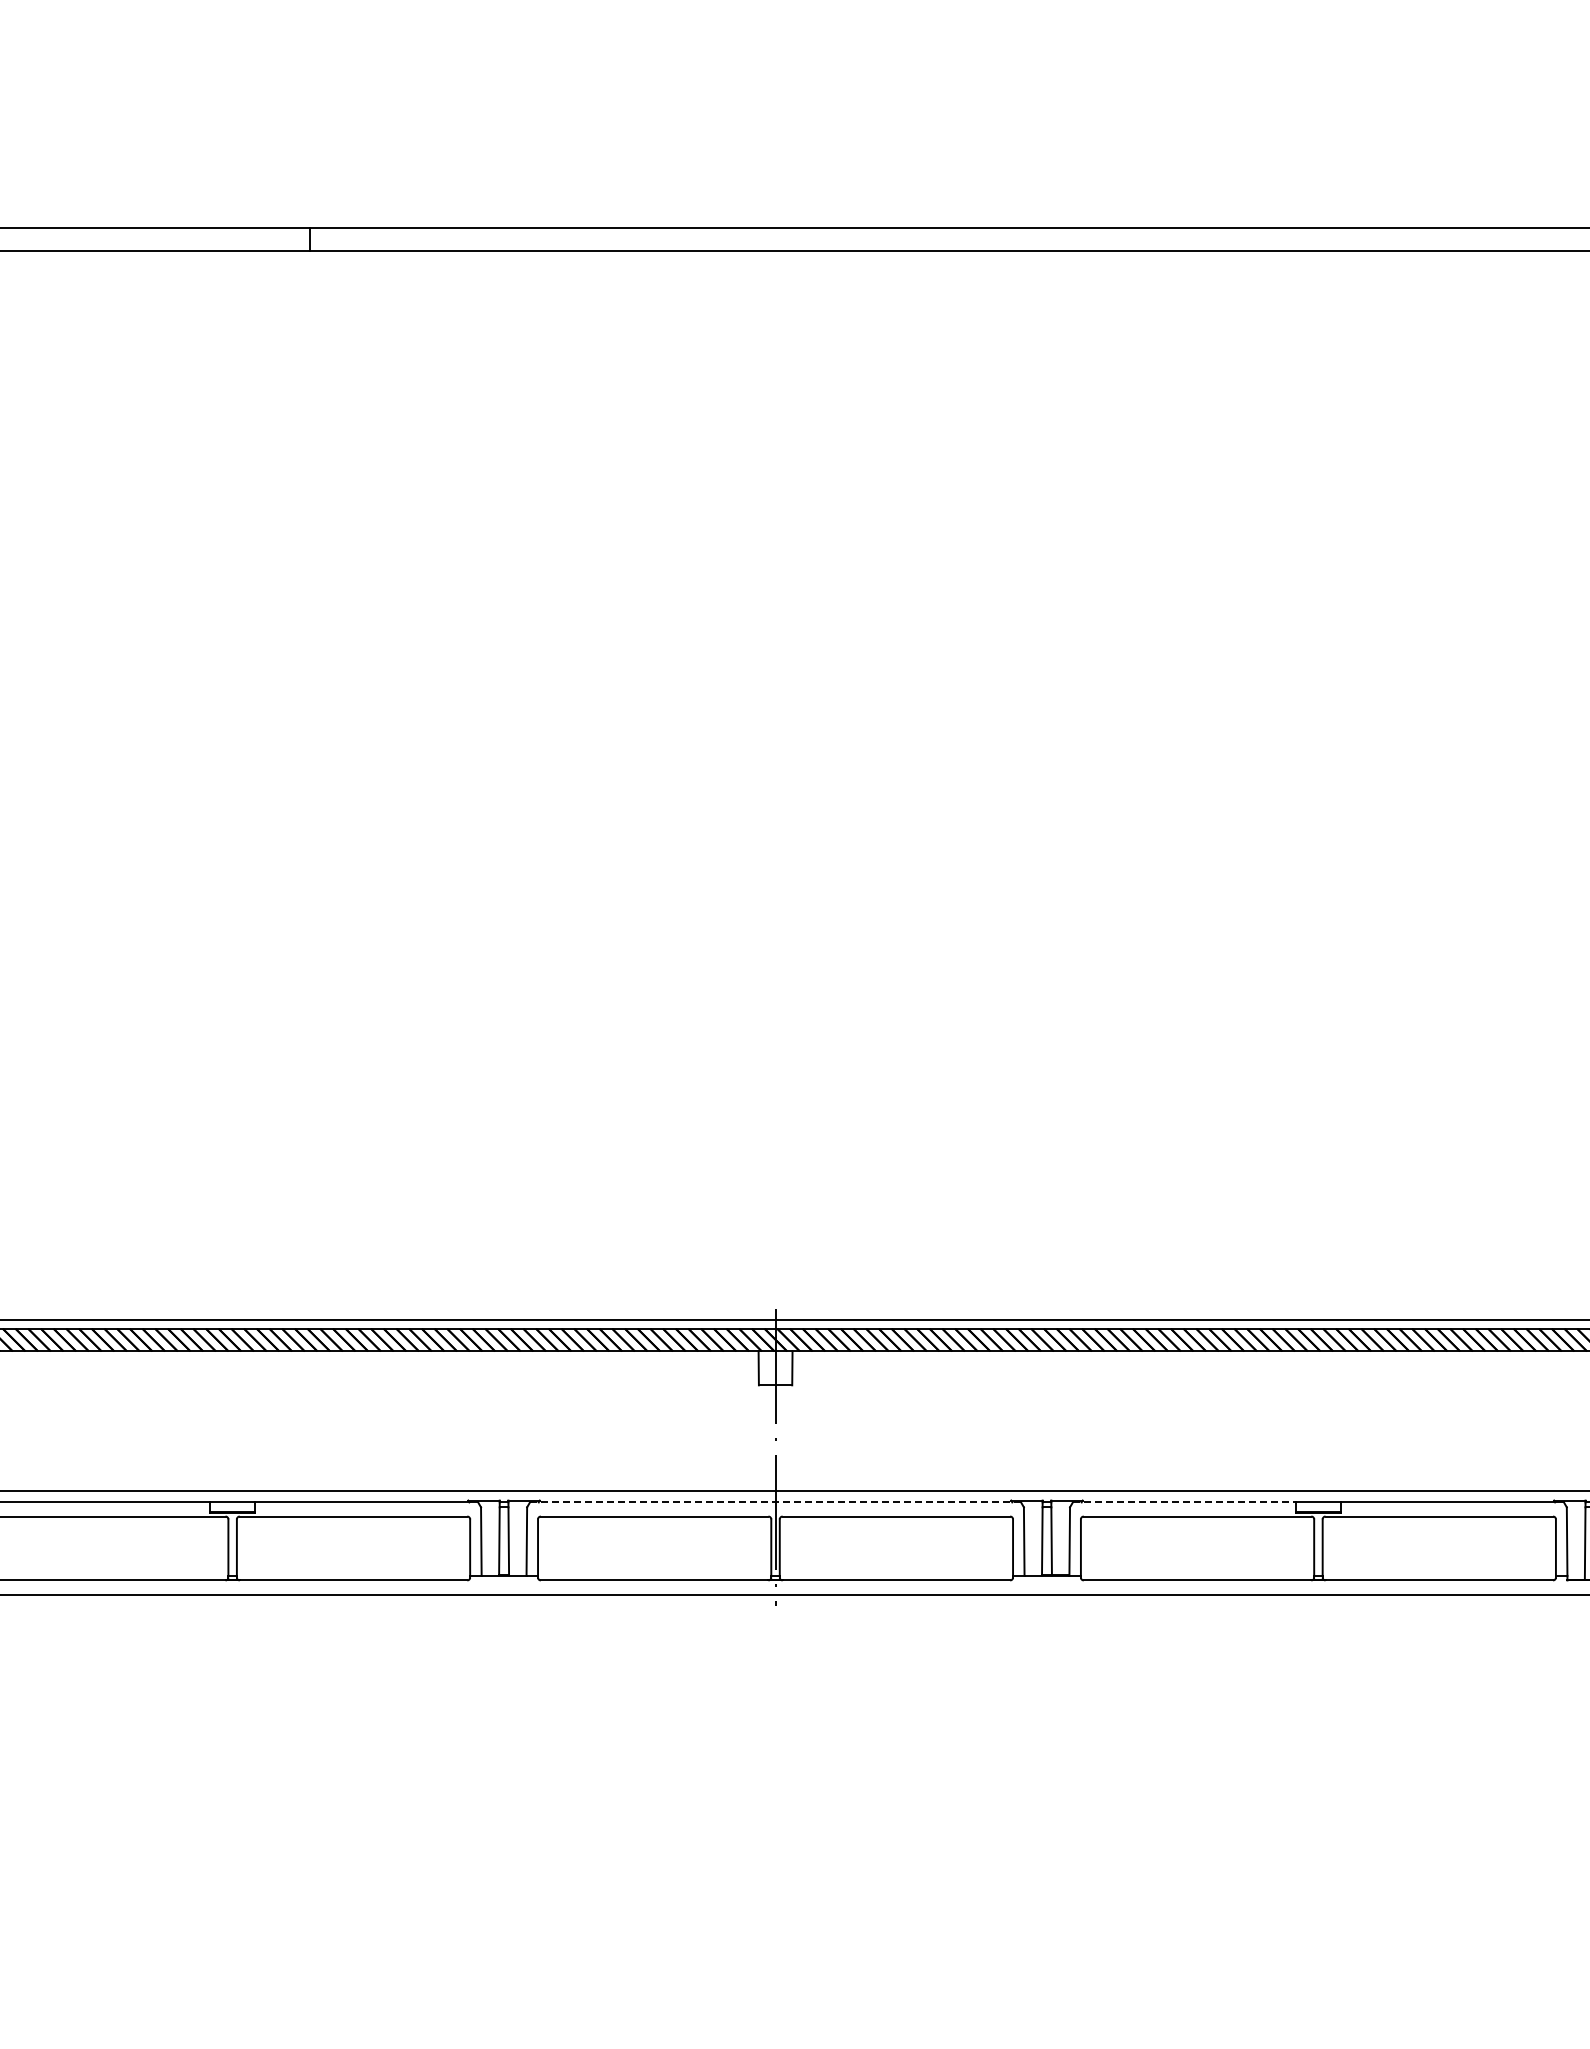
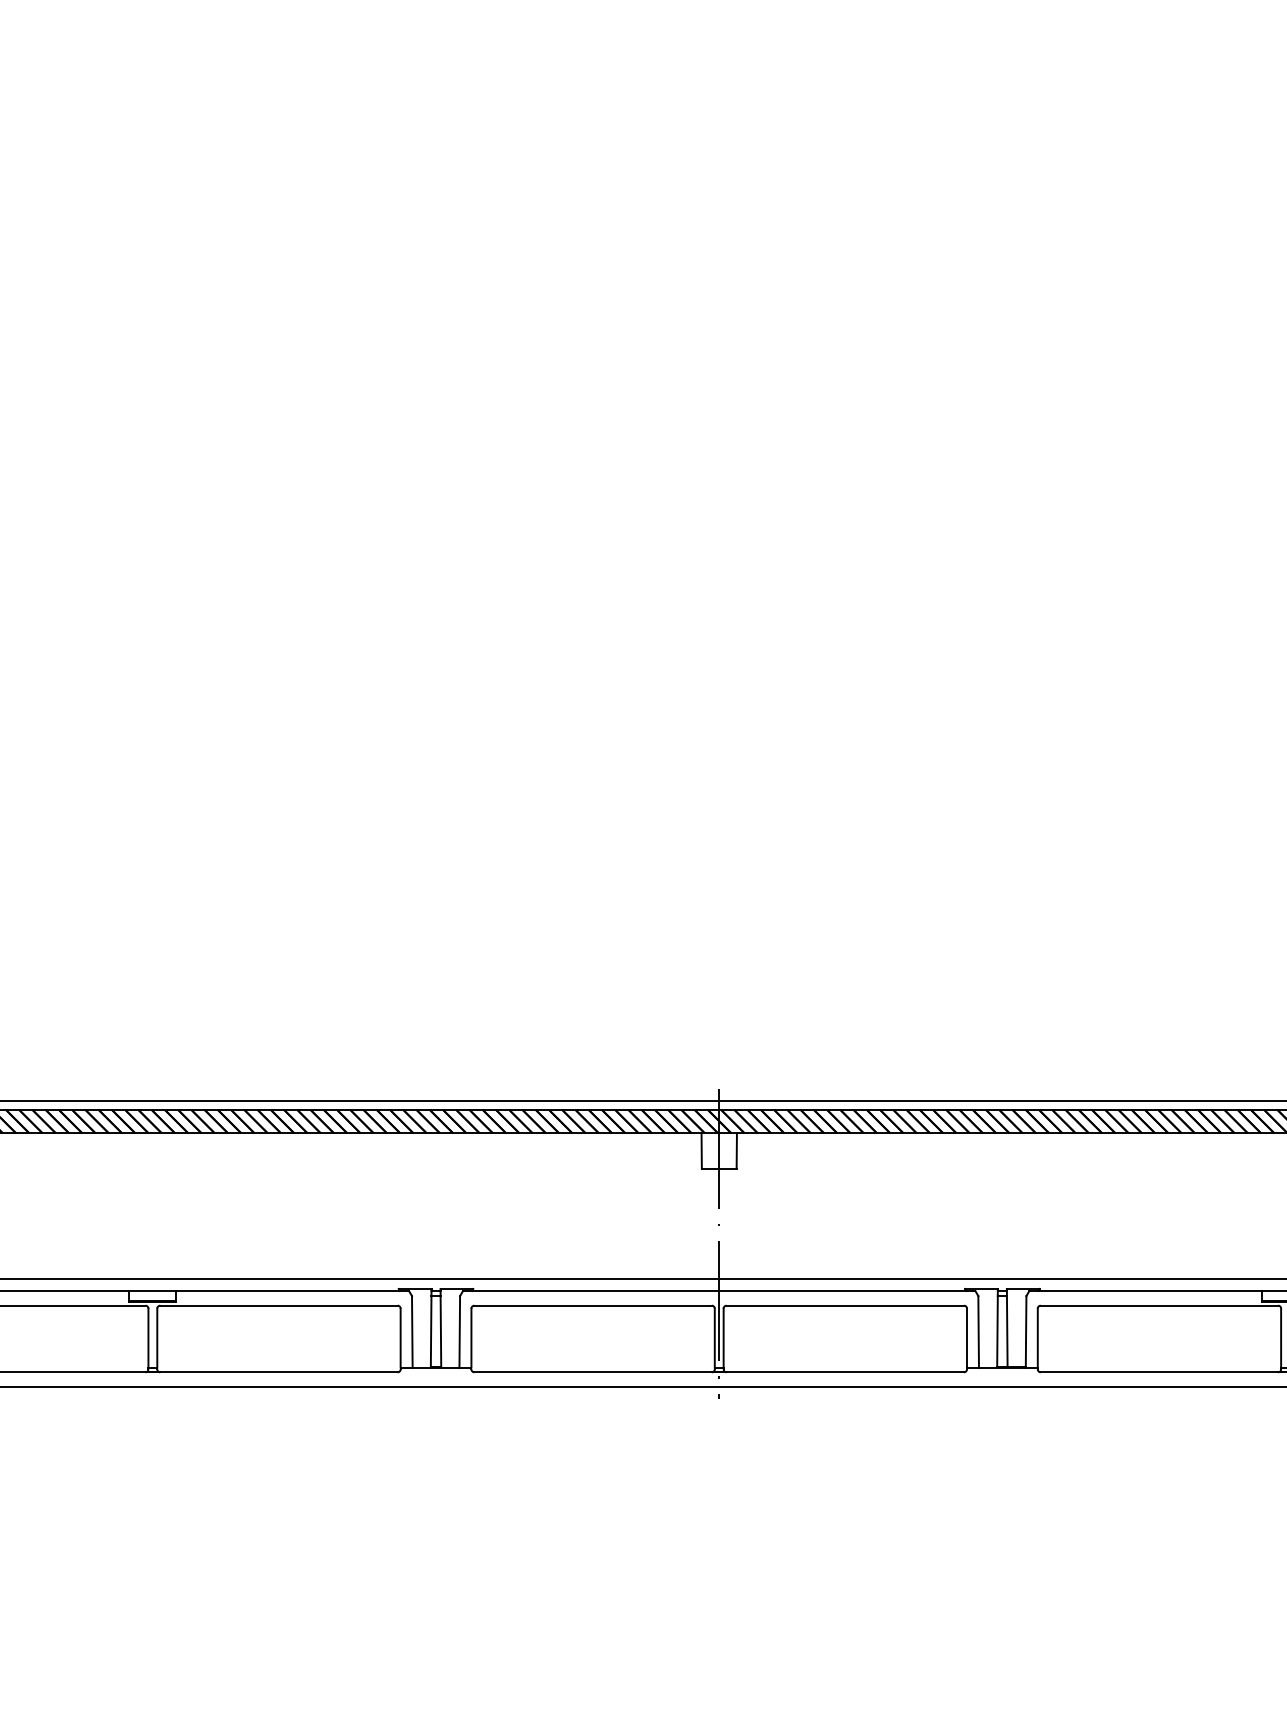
line: (775, 1502) -> (719, 1291), dashed -> solid
line: (1184, 1502) -> (1145, 1291), dashed -> solid

